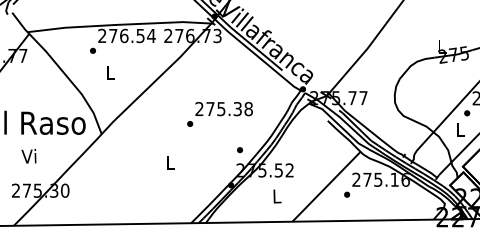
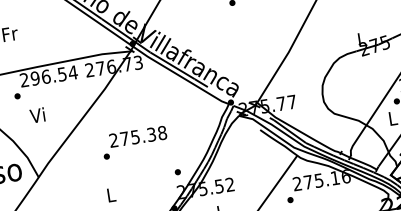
text: (113, 35) -> (35, 78), 276.54 -> 296.54
text: (109, 72) -> (37, 115), L -> Vi
text: (219, 114) -> (134, 142), moved

